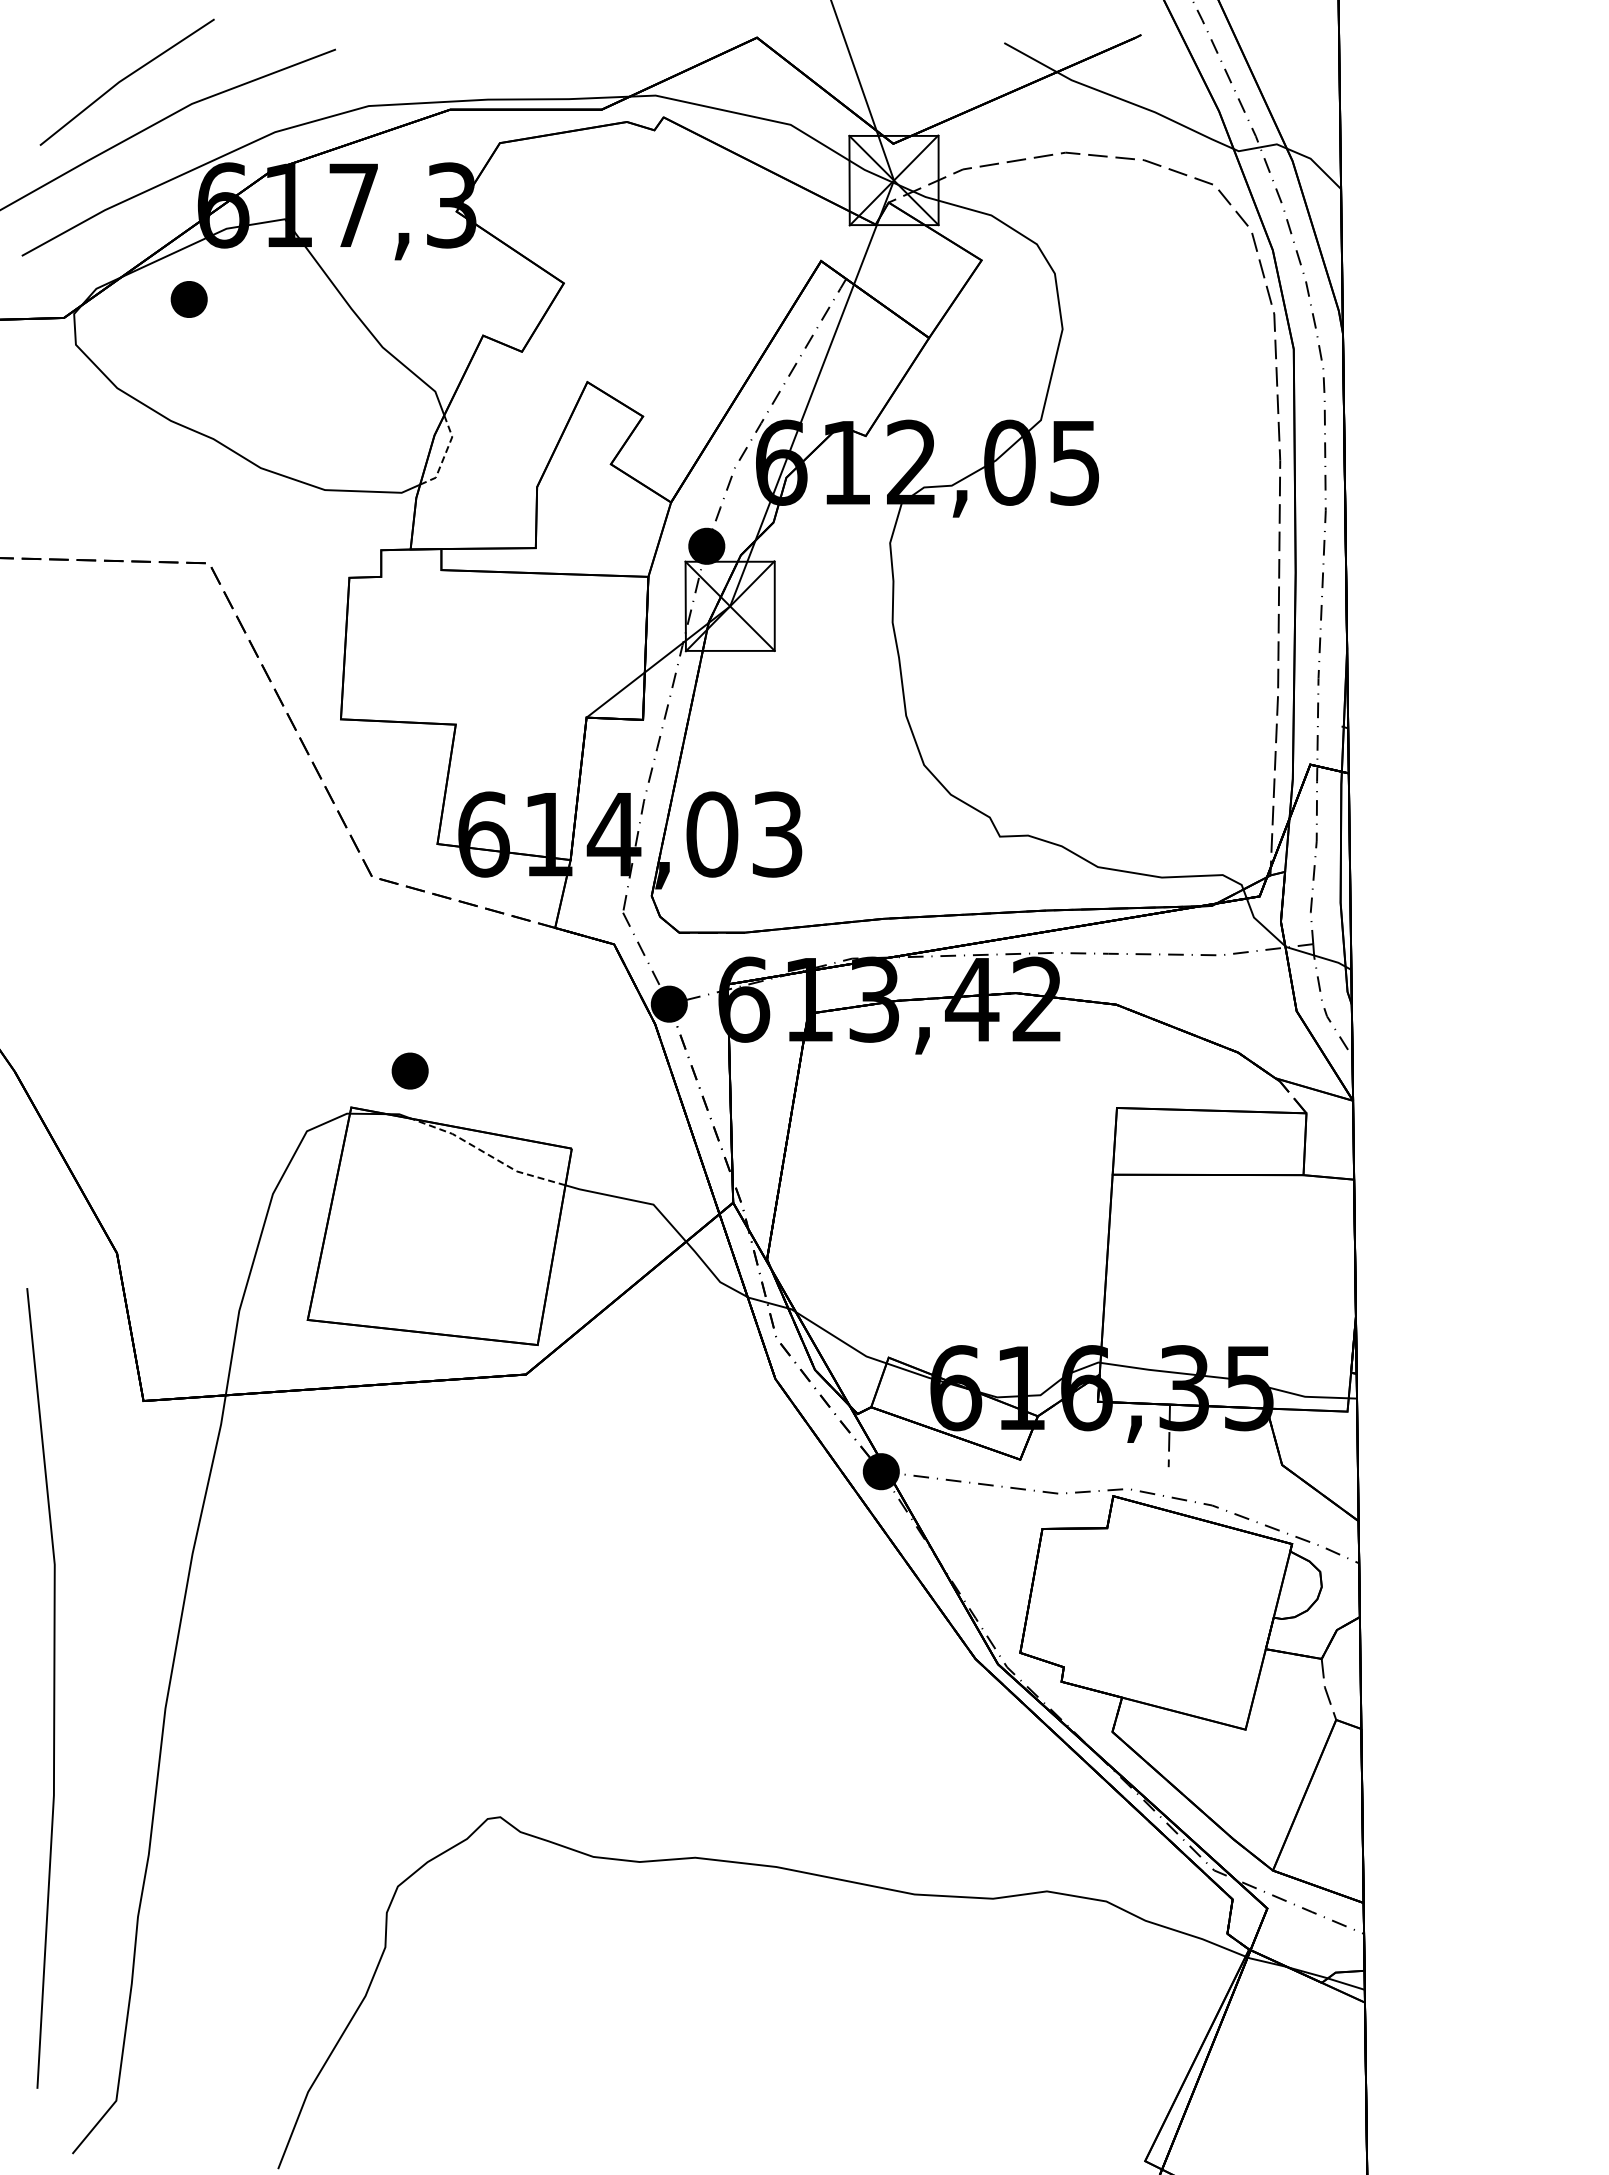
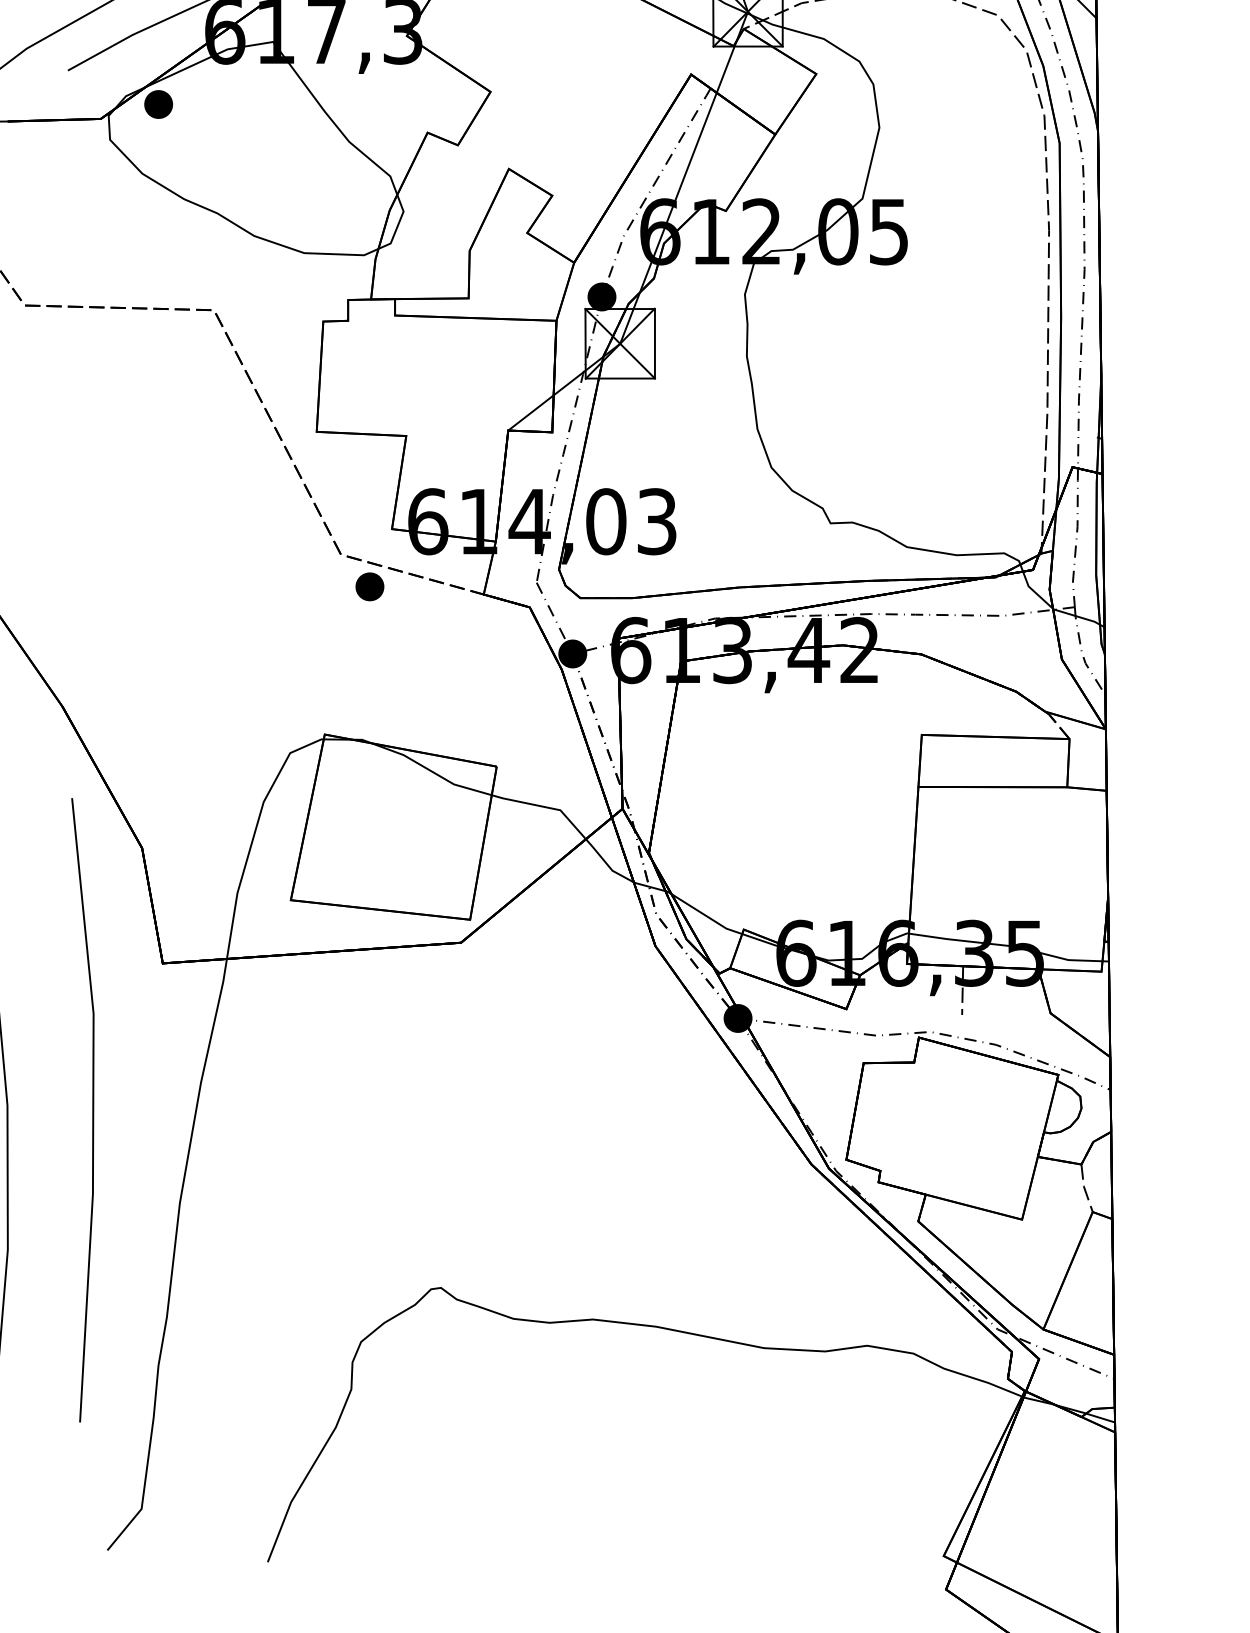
part: (188, 299) -> (158, 104), moved
line: (445, 455) -> (398, 226), dashed -> solid
part: (409, 1070) -> (369, 586), moved
line: (487, 1154) -> (431, 771), dashed -> solid
line: (53, 1688) -> (92, 1110), moved

